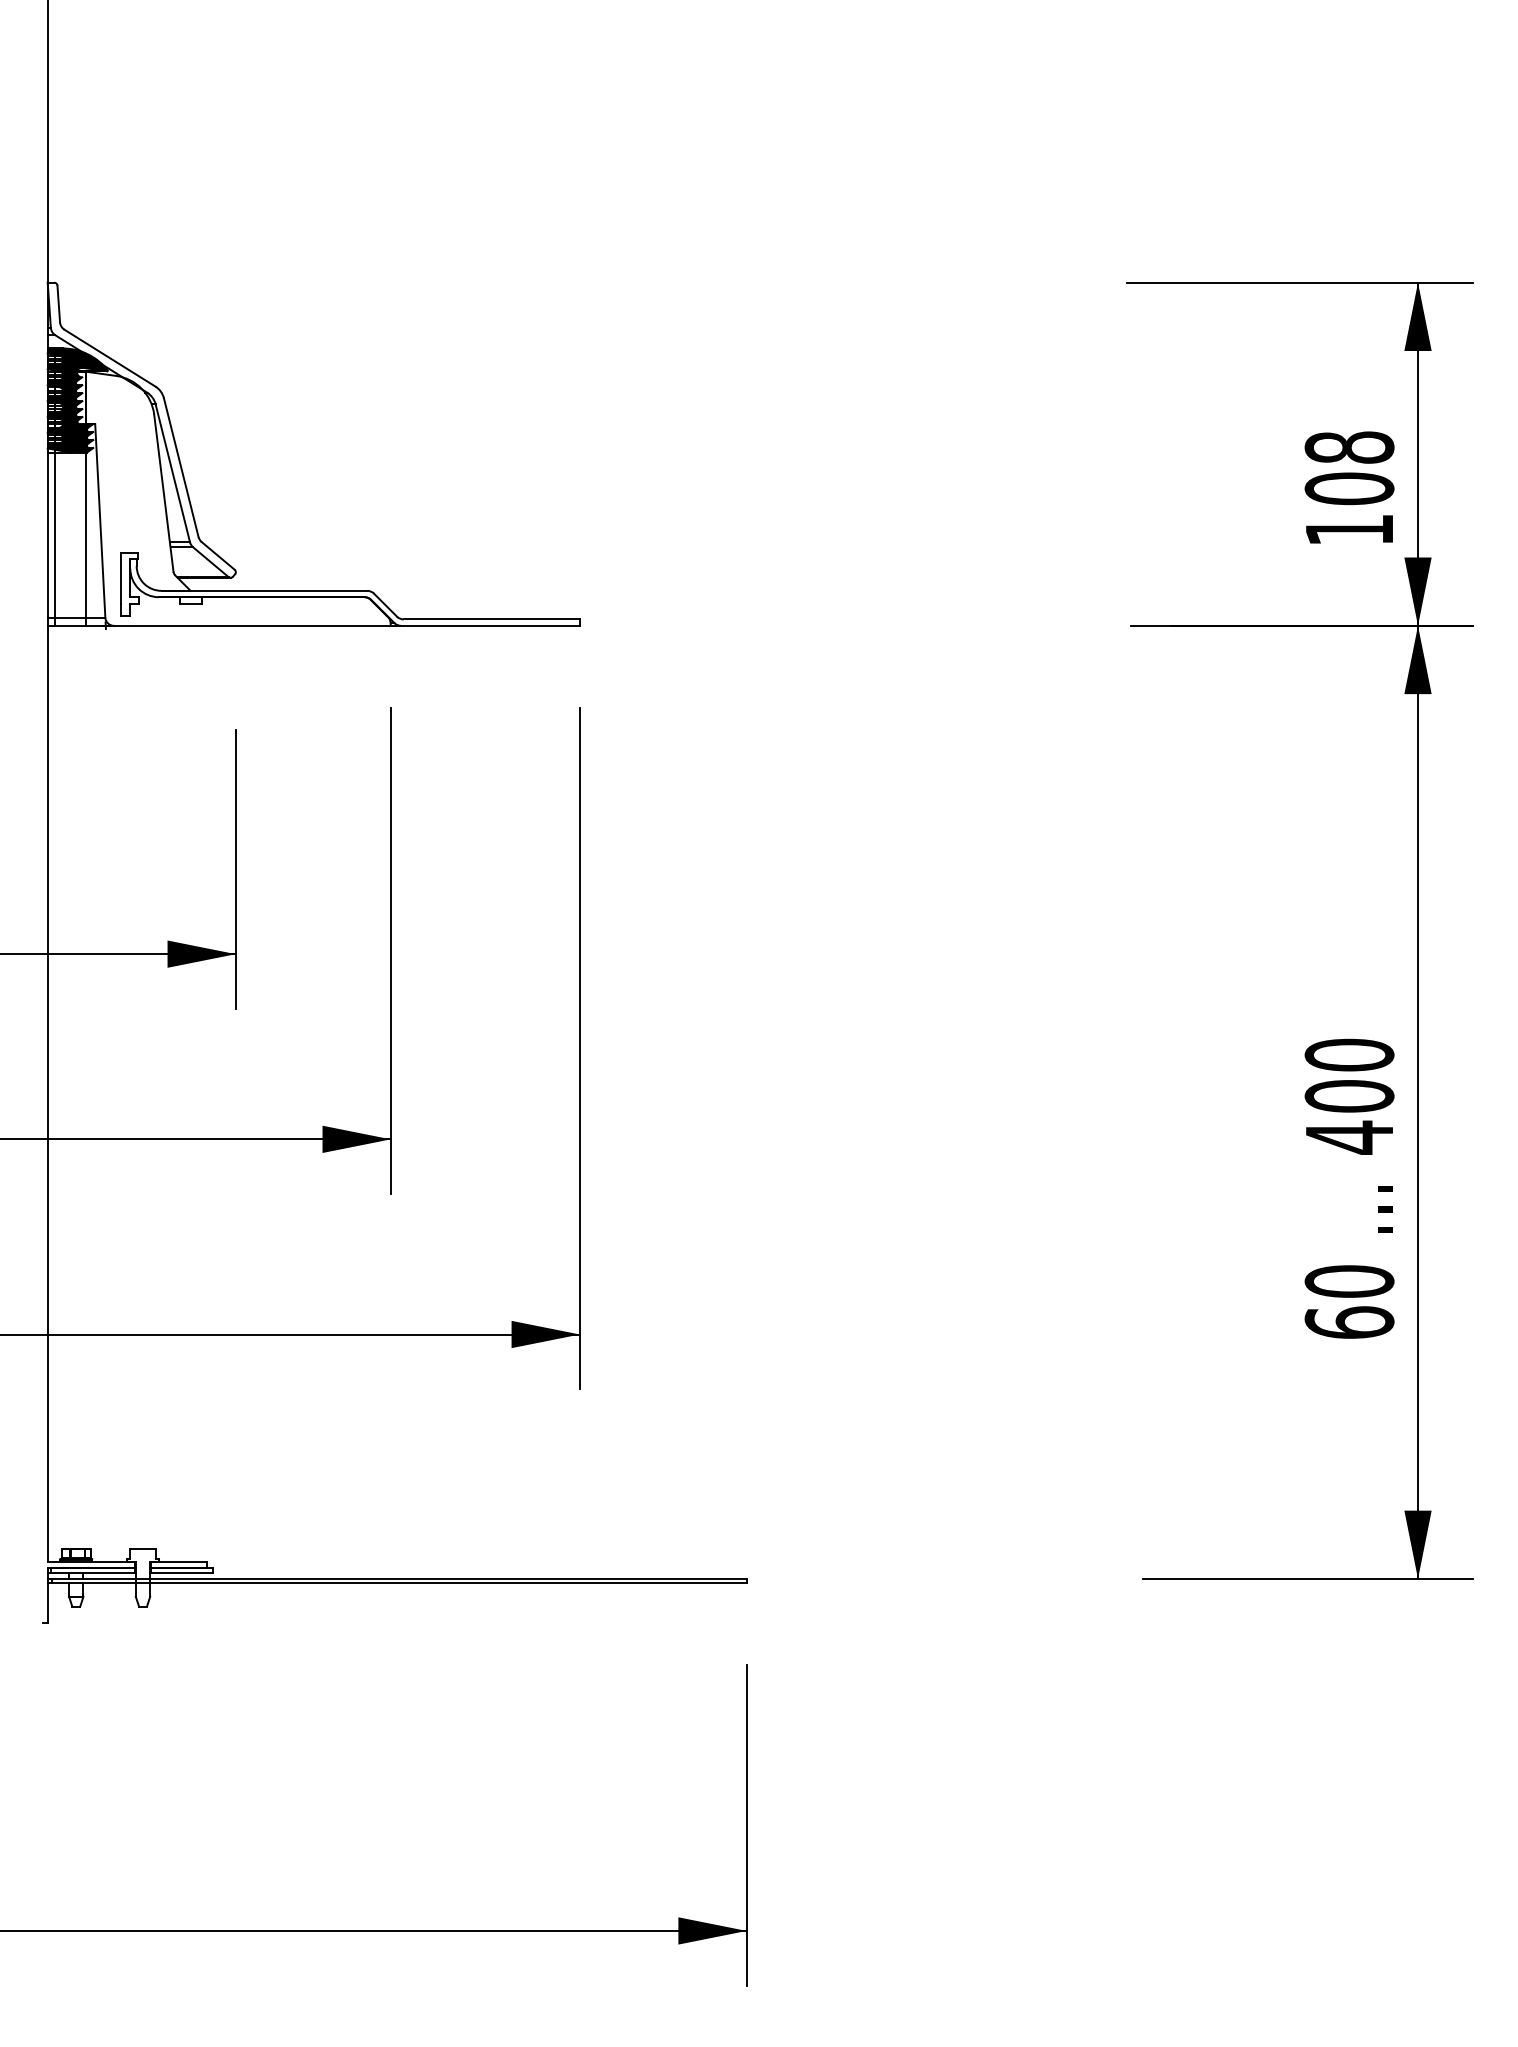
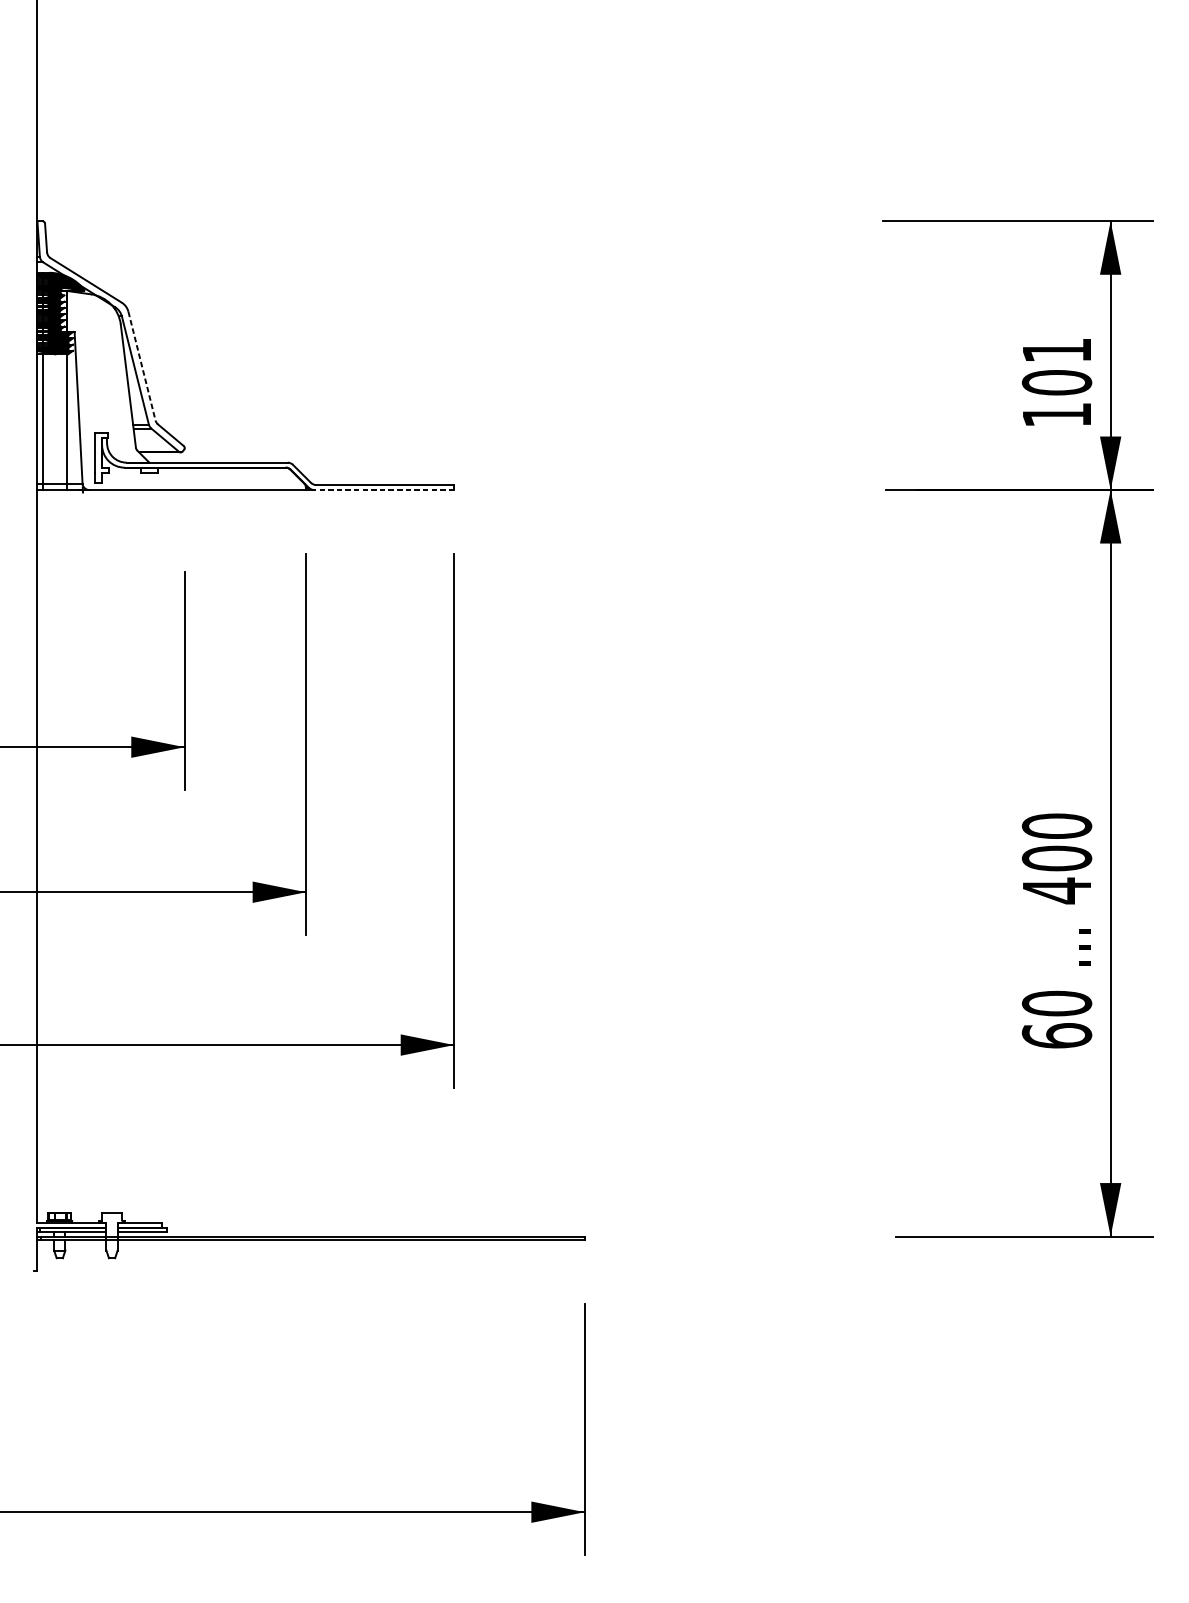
text: (1349, 447) -> (1056, 350), 108 -> 101
line: (181, 467) -> (142, 366), solid -> dashed
line: (490, 625) -> (384, 489), solid -> dashed

